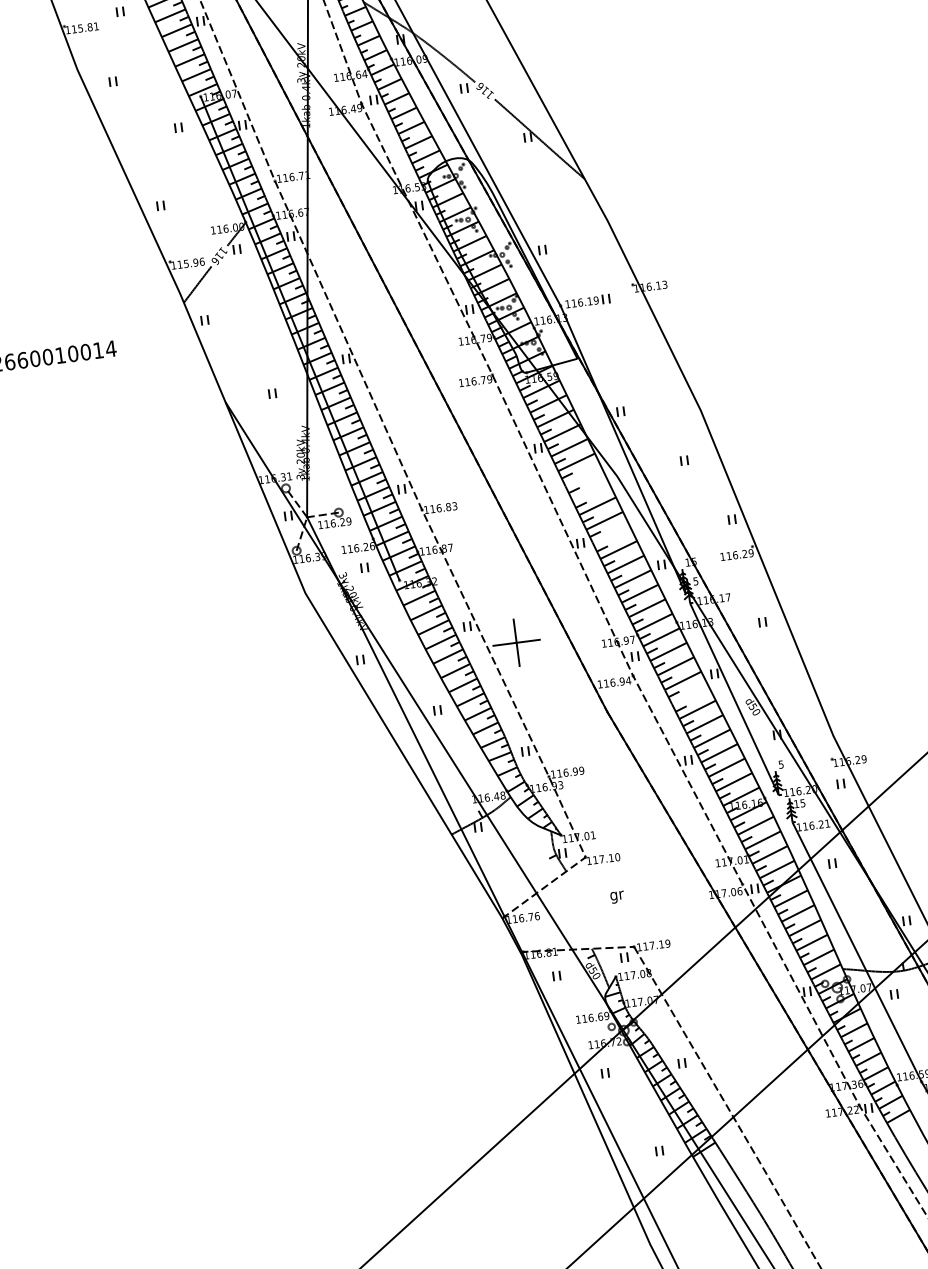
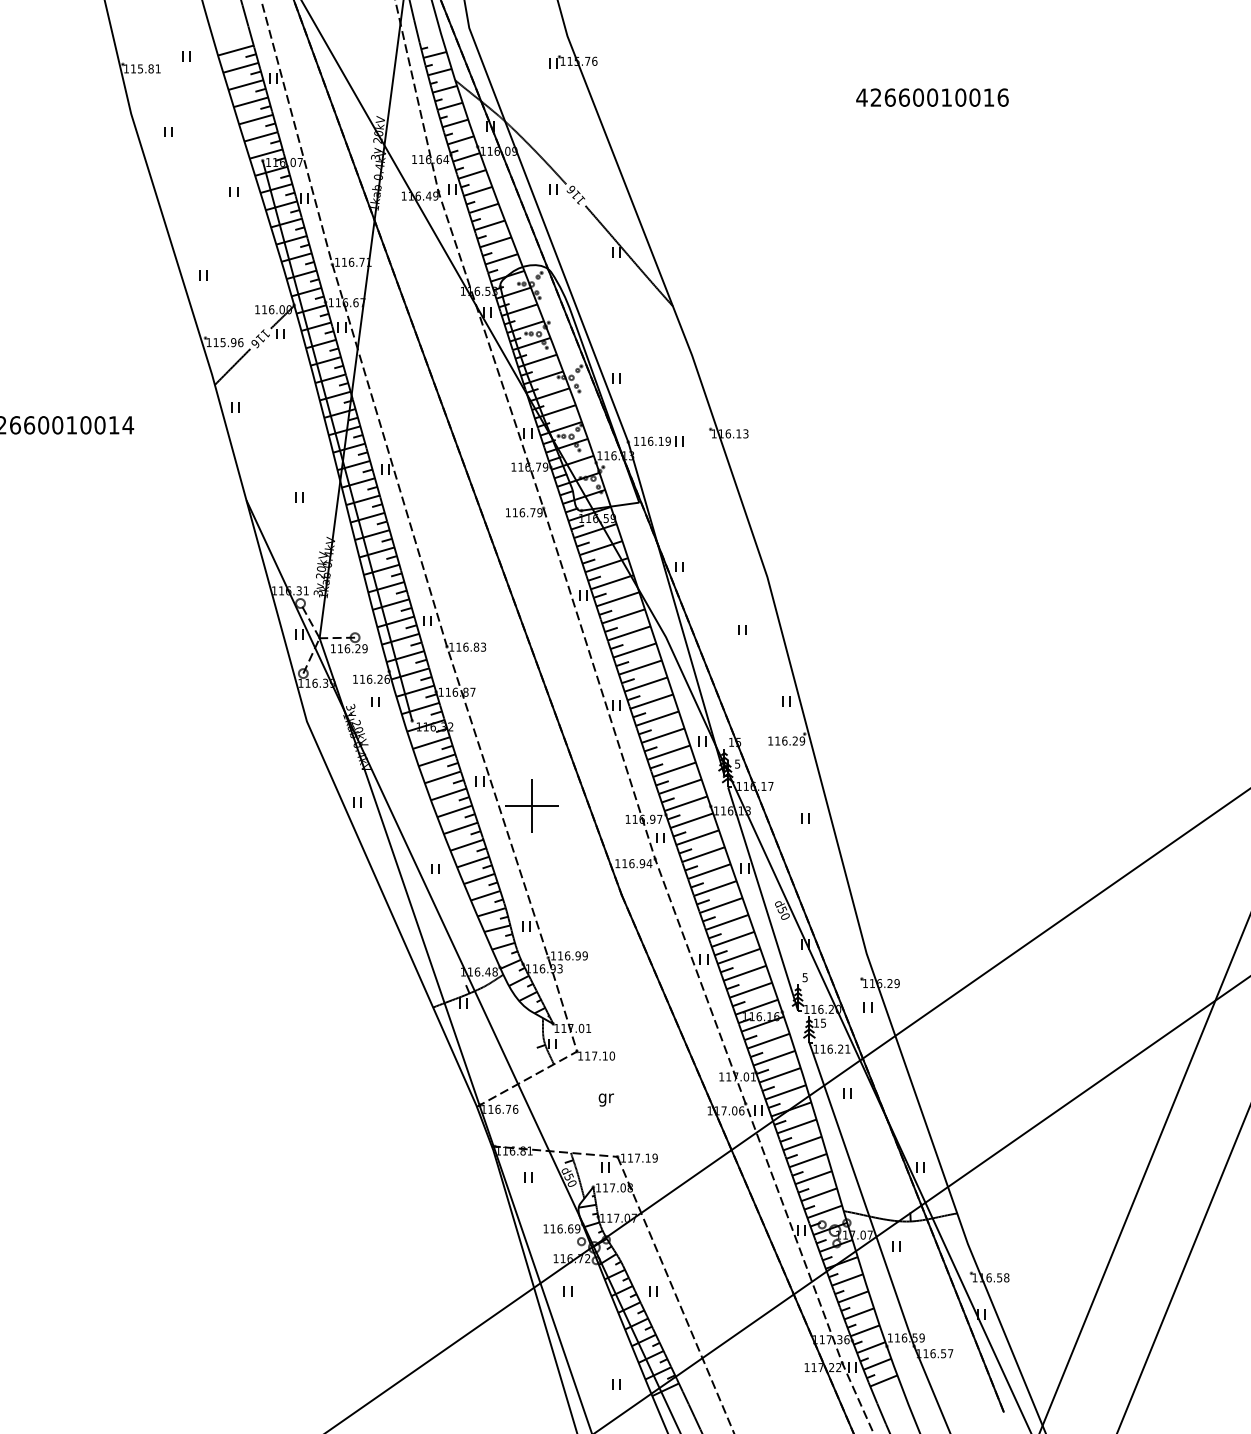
line: (583, 477) -> (628, 633), added
line: (590, 491) -> (634, 650), added
line: (611, 535) -> (651, 701), added
line: (689, 695) -> (714, 888), added

